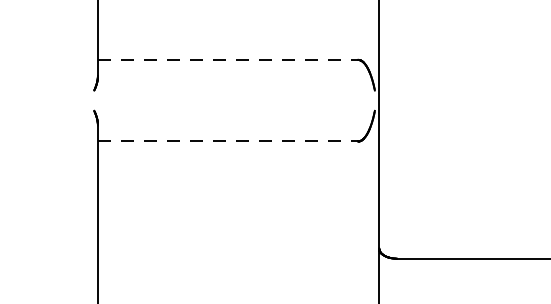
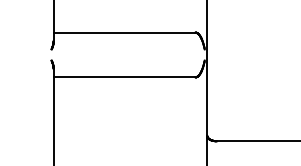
line: (229, 59) -> (125, 32), dashed -> solid
line: (229, 141) -> (125, 77), dashed -> solid

